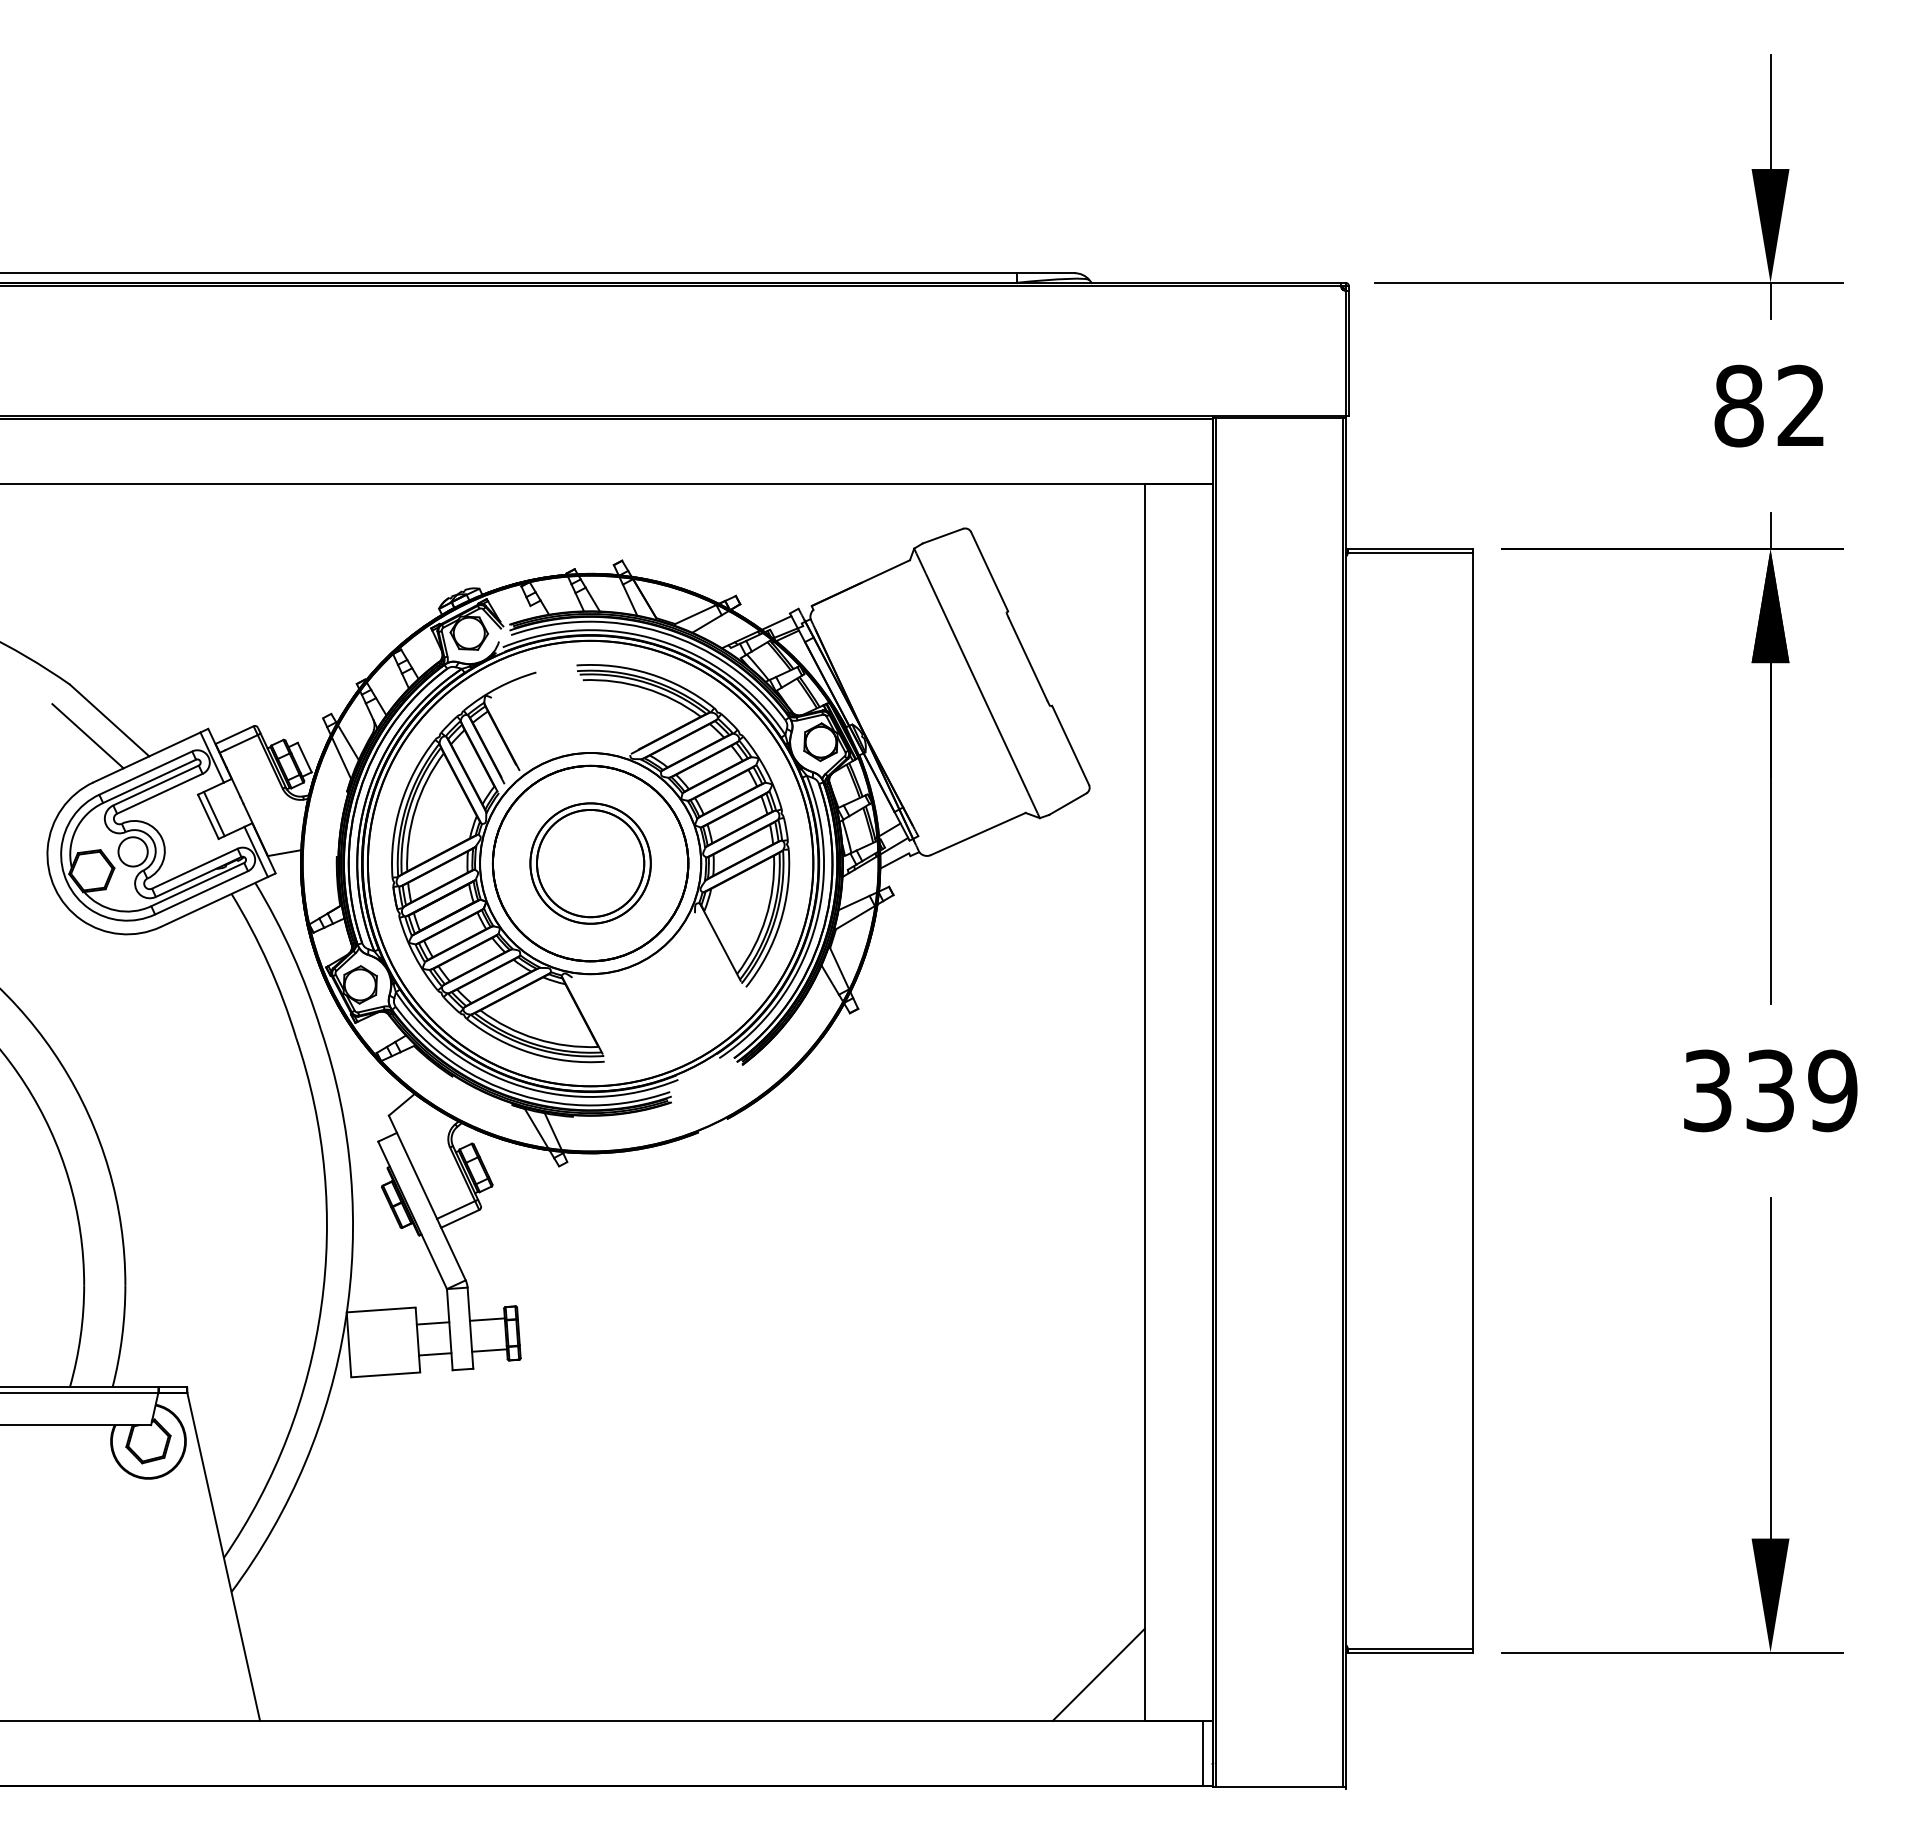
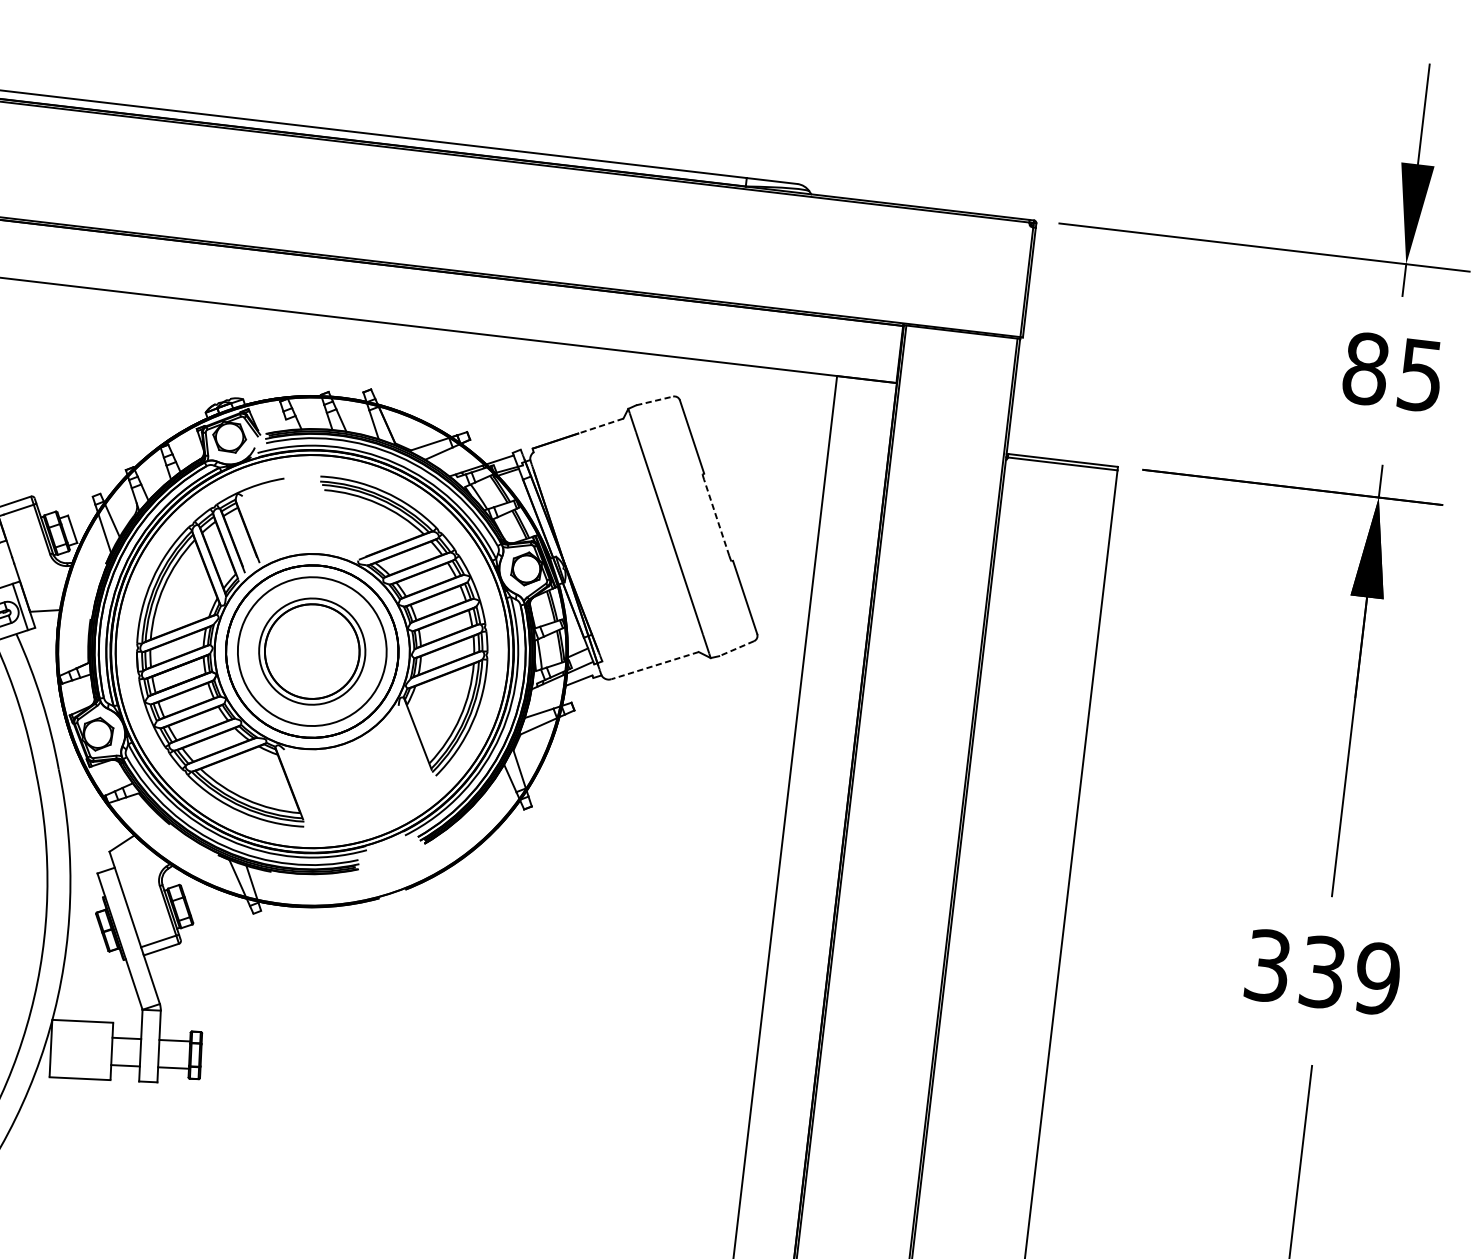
text: (1800, 405) -> (1419, 374), 82 -> 85
line: (942, 536) -> (654, 401), solid -> dashed
line: (885, 571) -> (600, 425), solid -> dashed
line: (1027, 659) -> (716, 517), solid -> dashed
line: (1067, 804) -> (736, 648), solid -> dashed
line: (978, 834) -> (655, 666), solid -> dashed
circle: (590, 863) -> (312, 651), size x1.4

